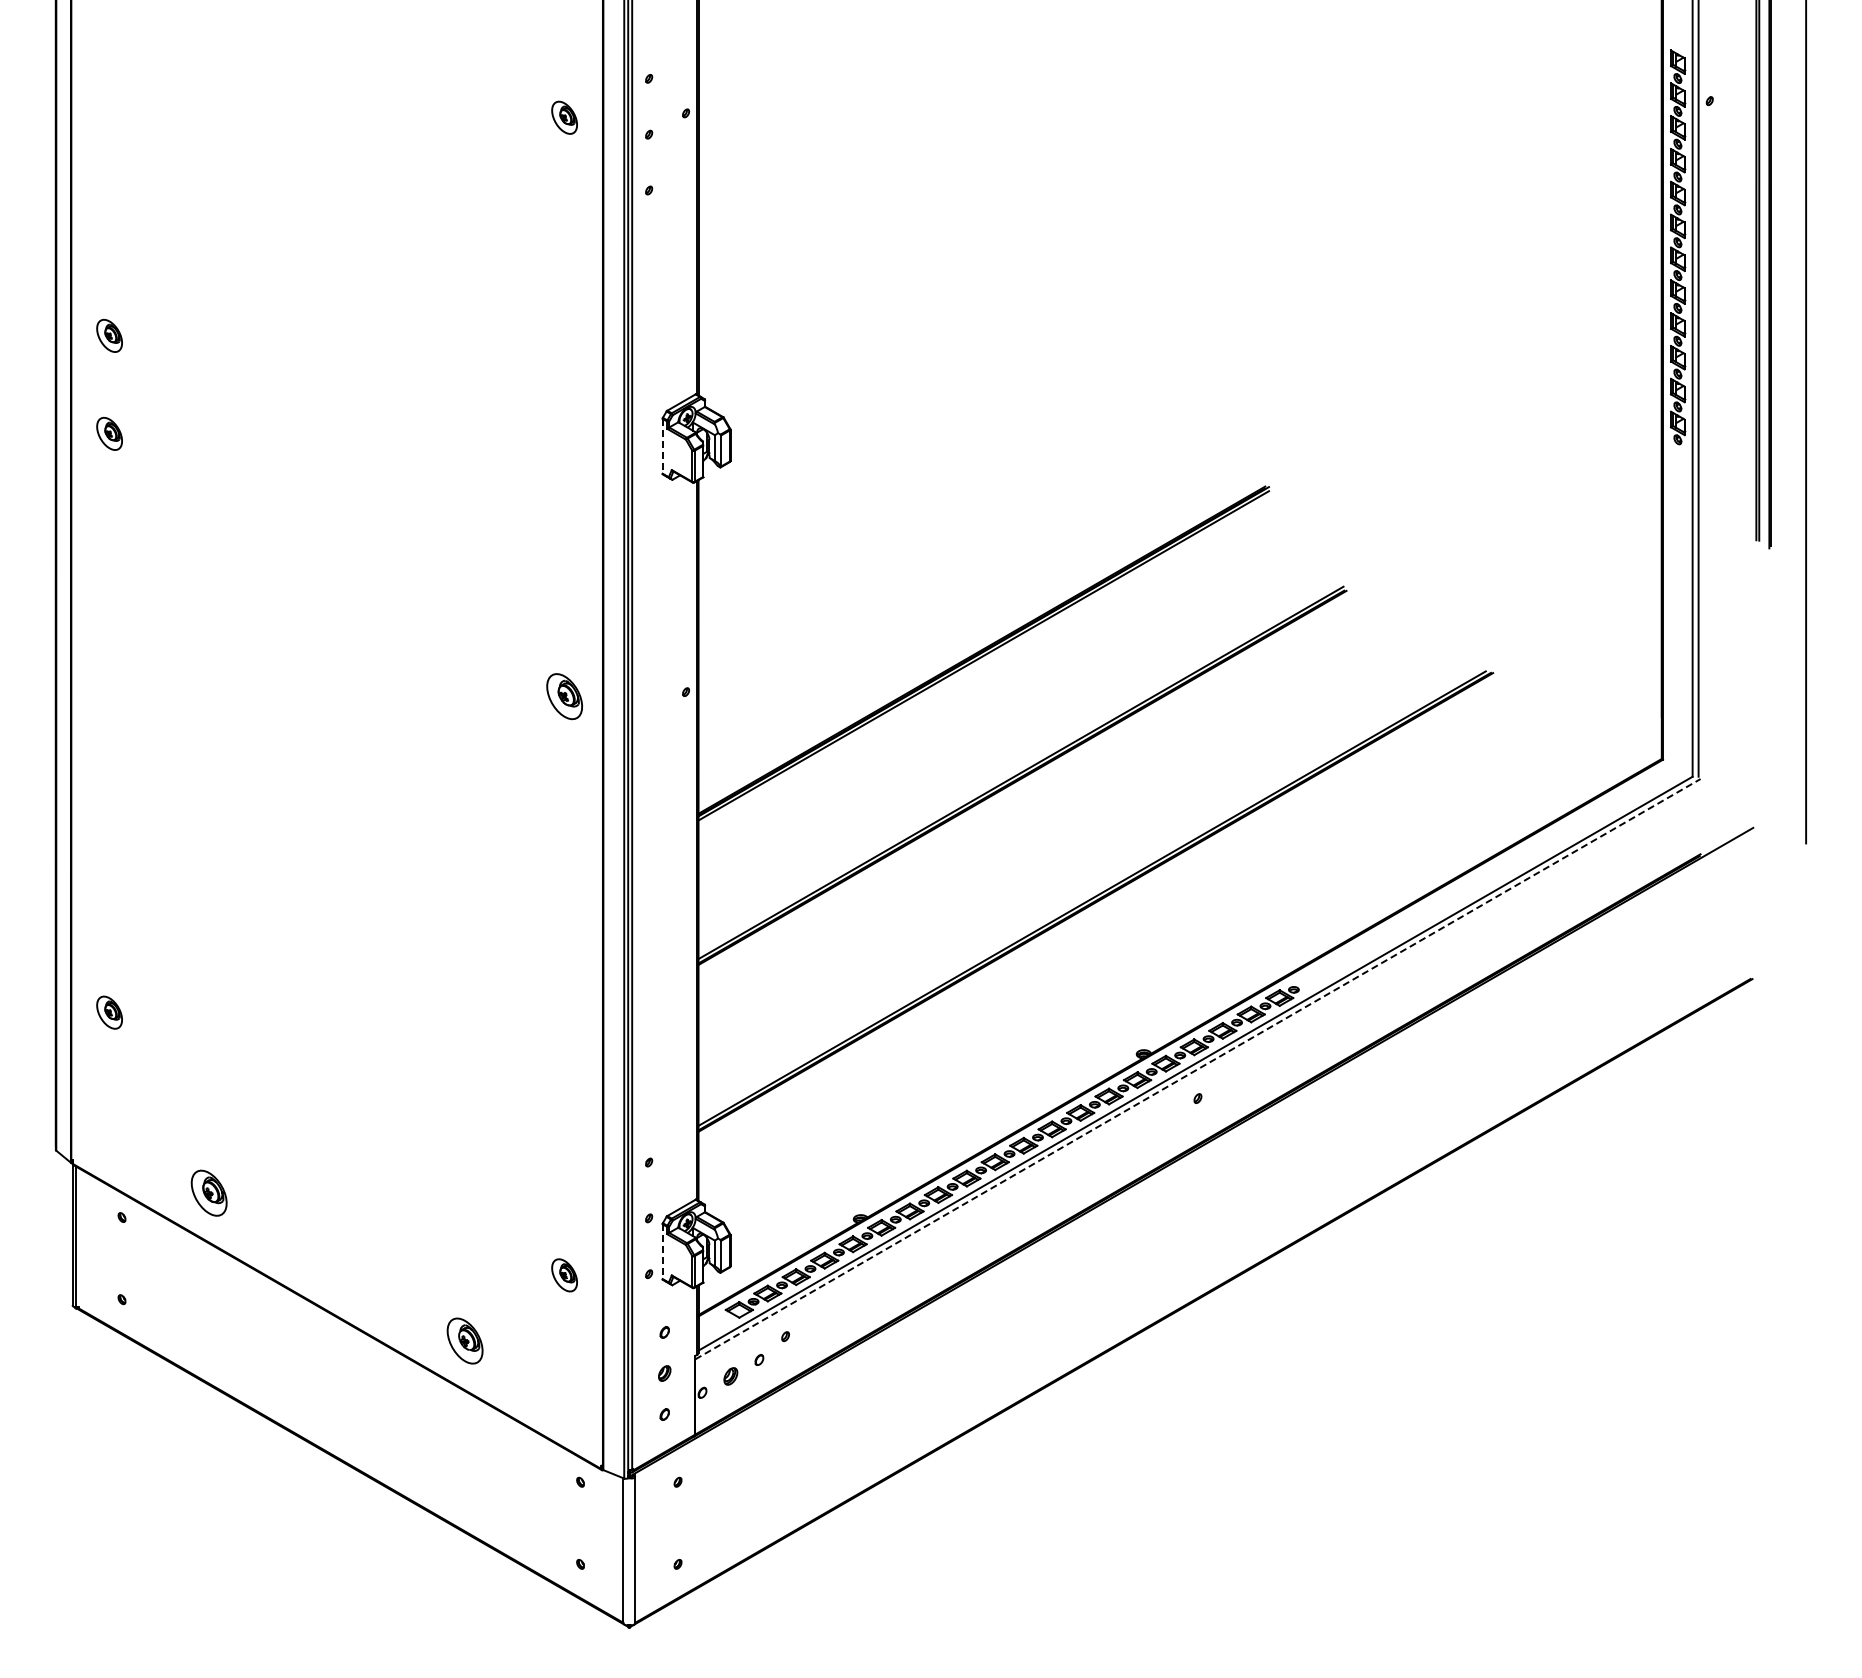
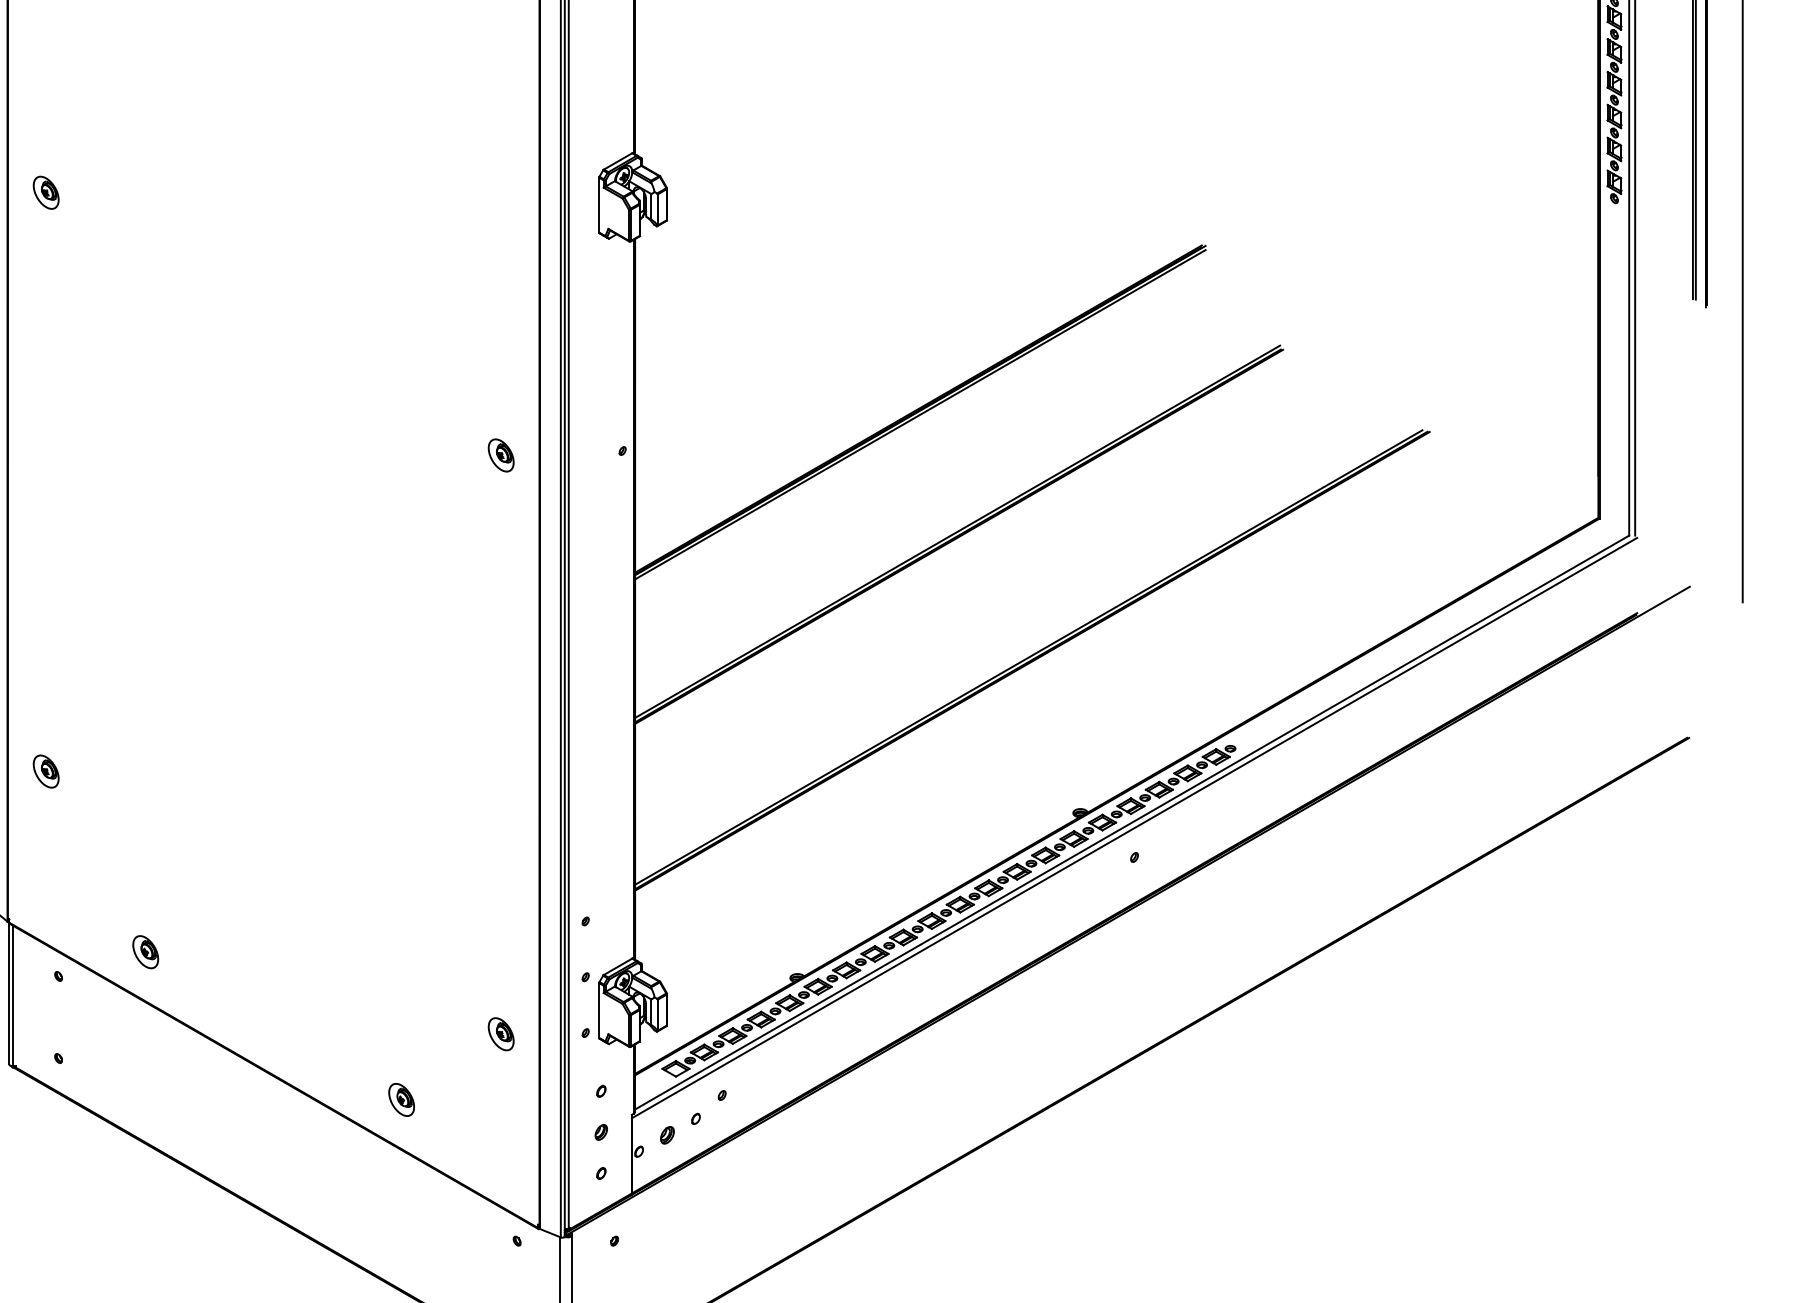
part: (109, 335) -> (46, 94), removed
line: (662, 446) -> (599, 205), dashed -> solid
part: (564, 696) -> (501, 455), size x0.71
line: (1198, 1068) -> (1135, 827), dashed -> solid
part: (208, 1193) -> (145, 952), size x0.71
line: (662, 1252) -> (599, 1011), dashed -> solid
part: (464, 1340) -> (401, 1099), size x0.71

